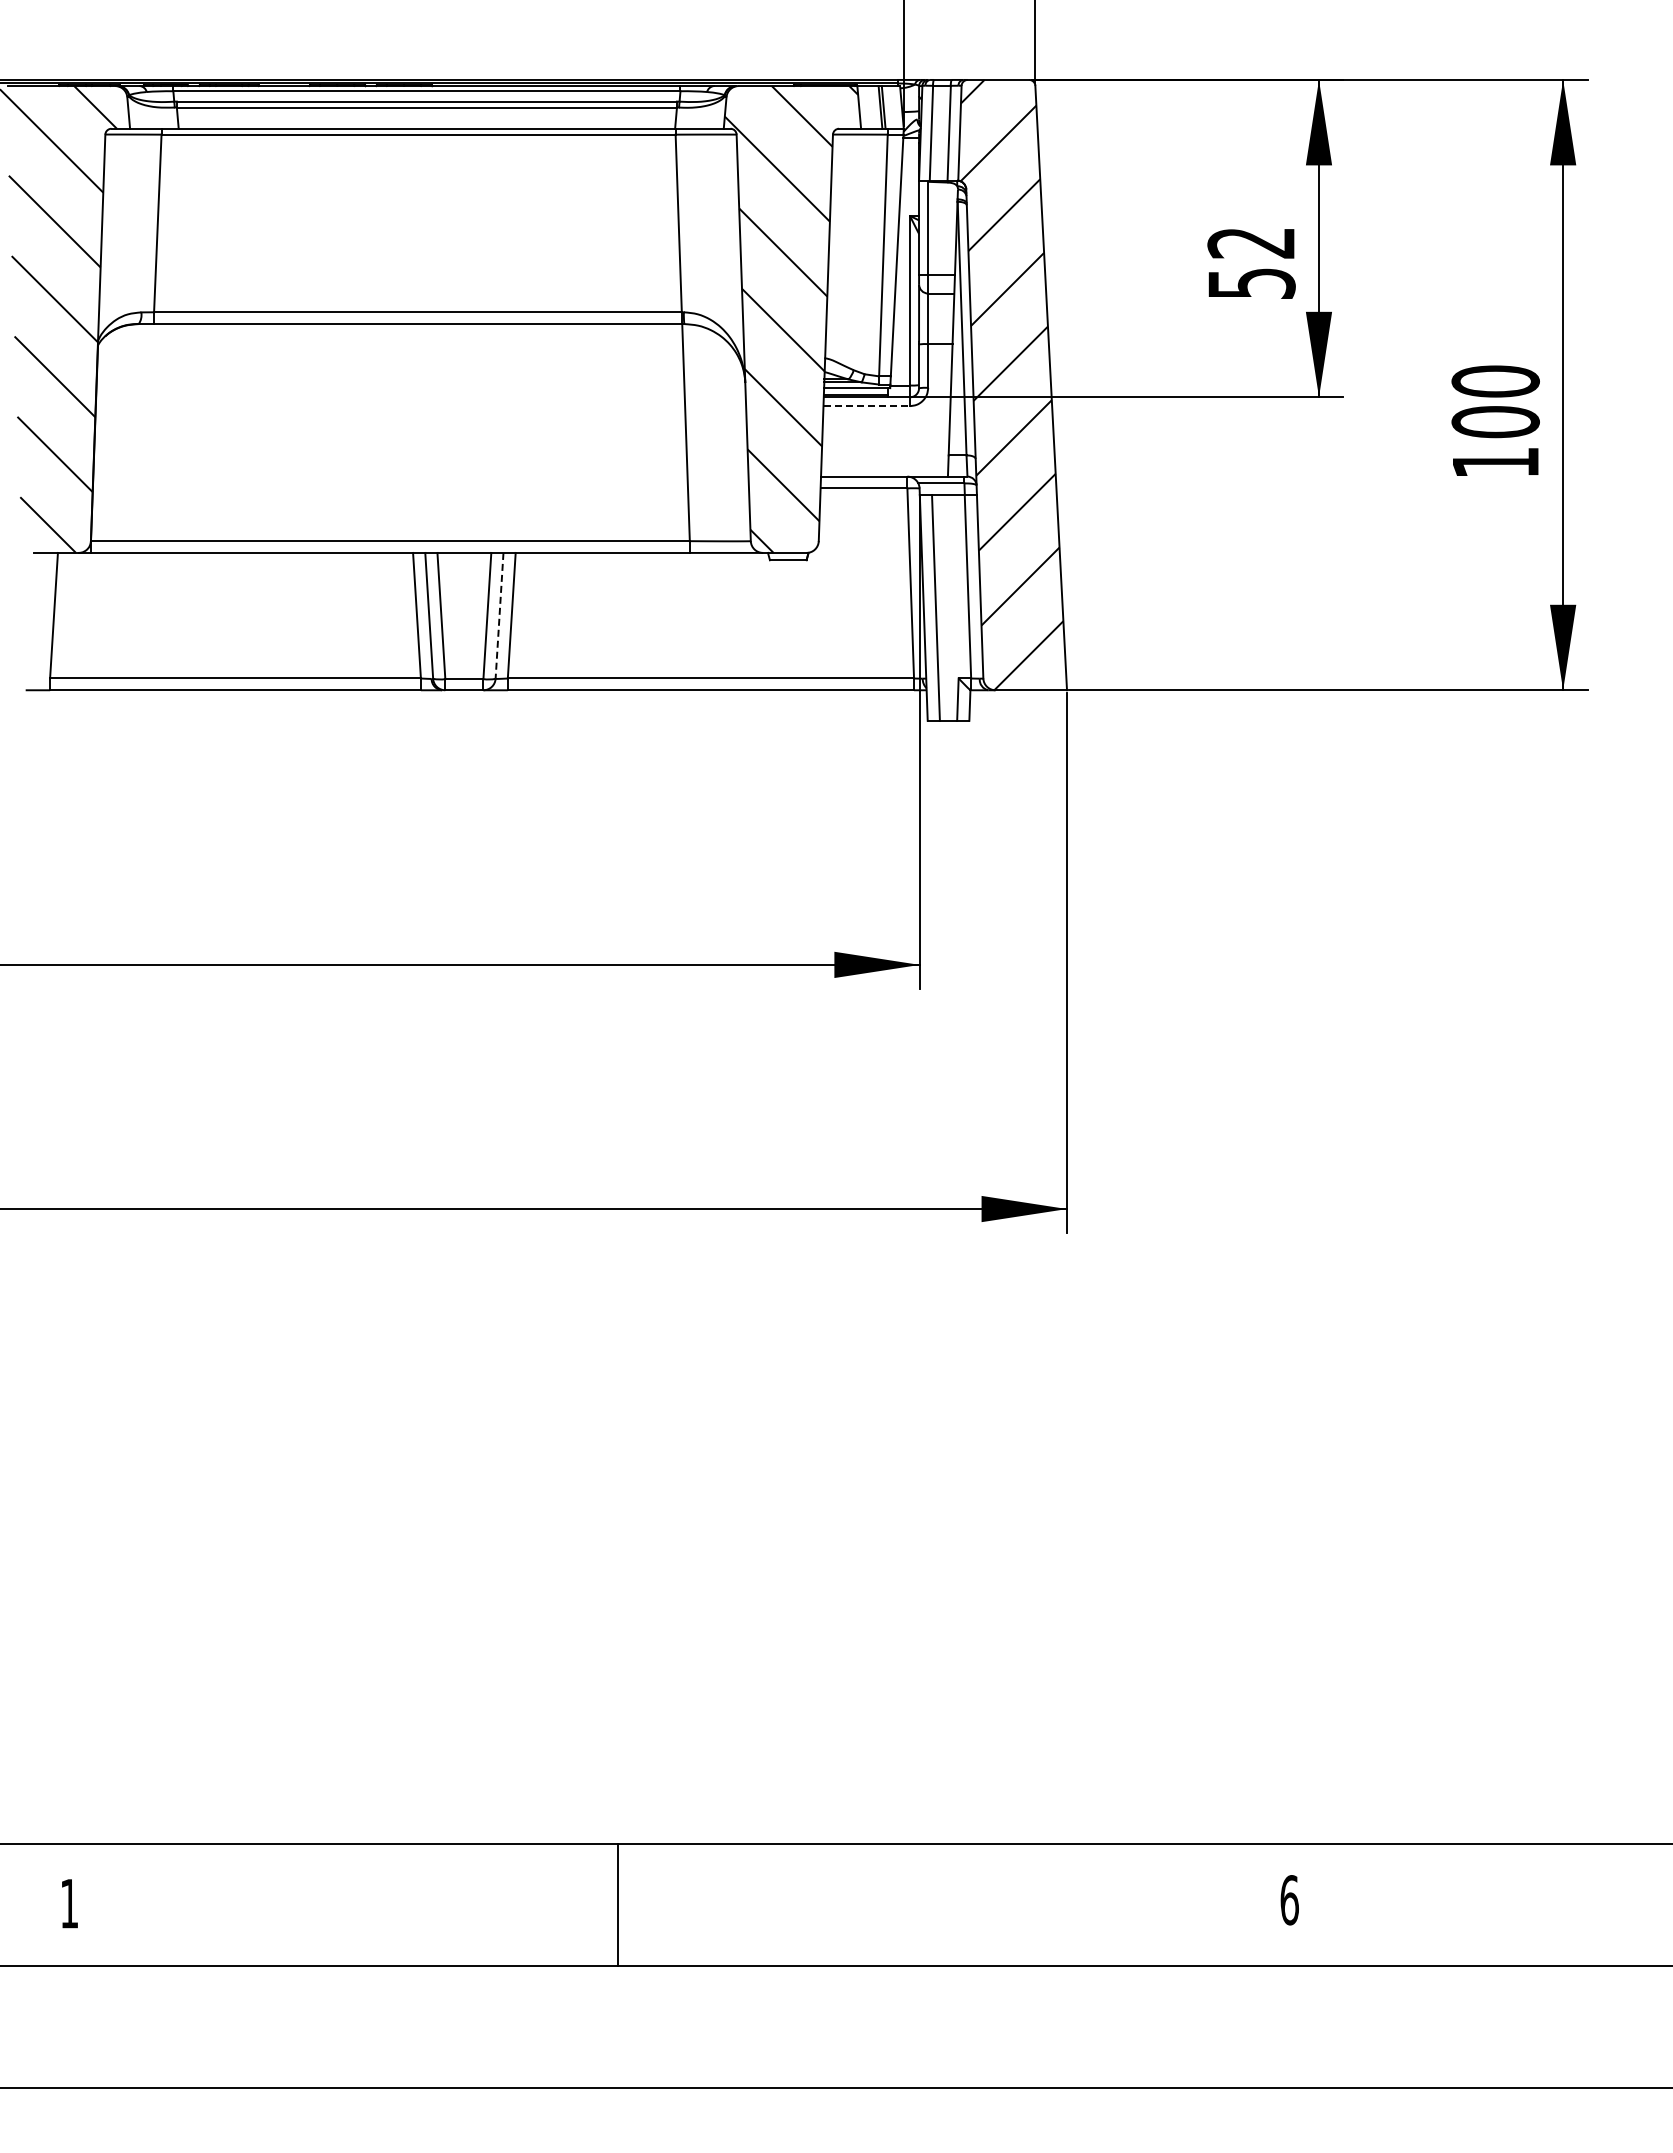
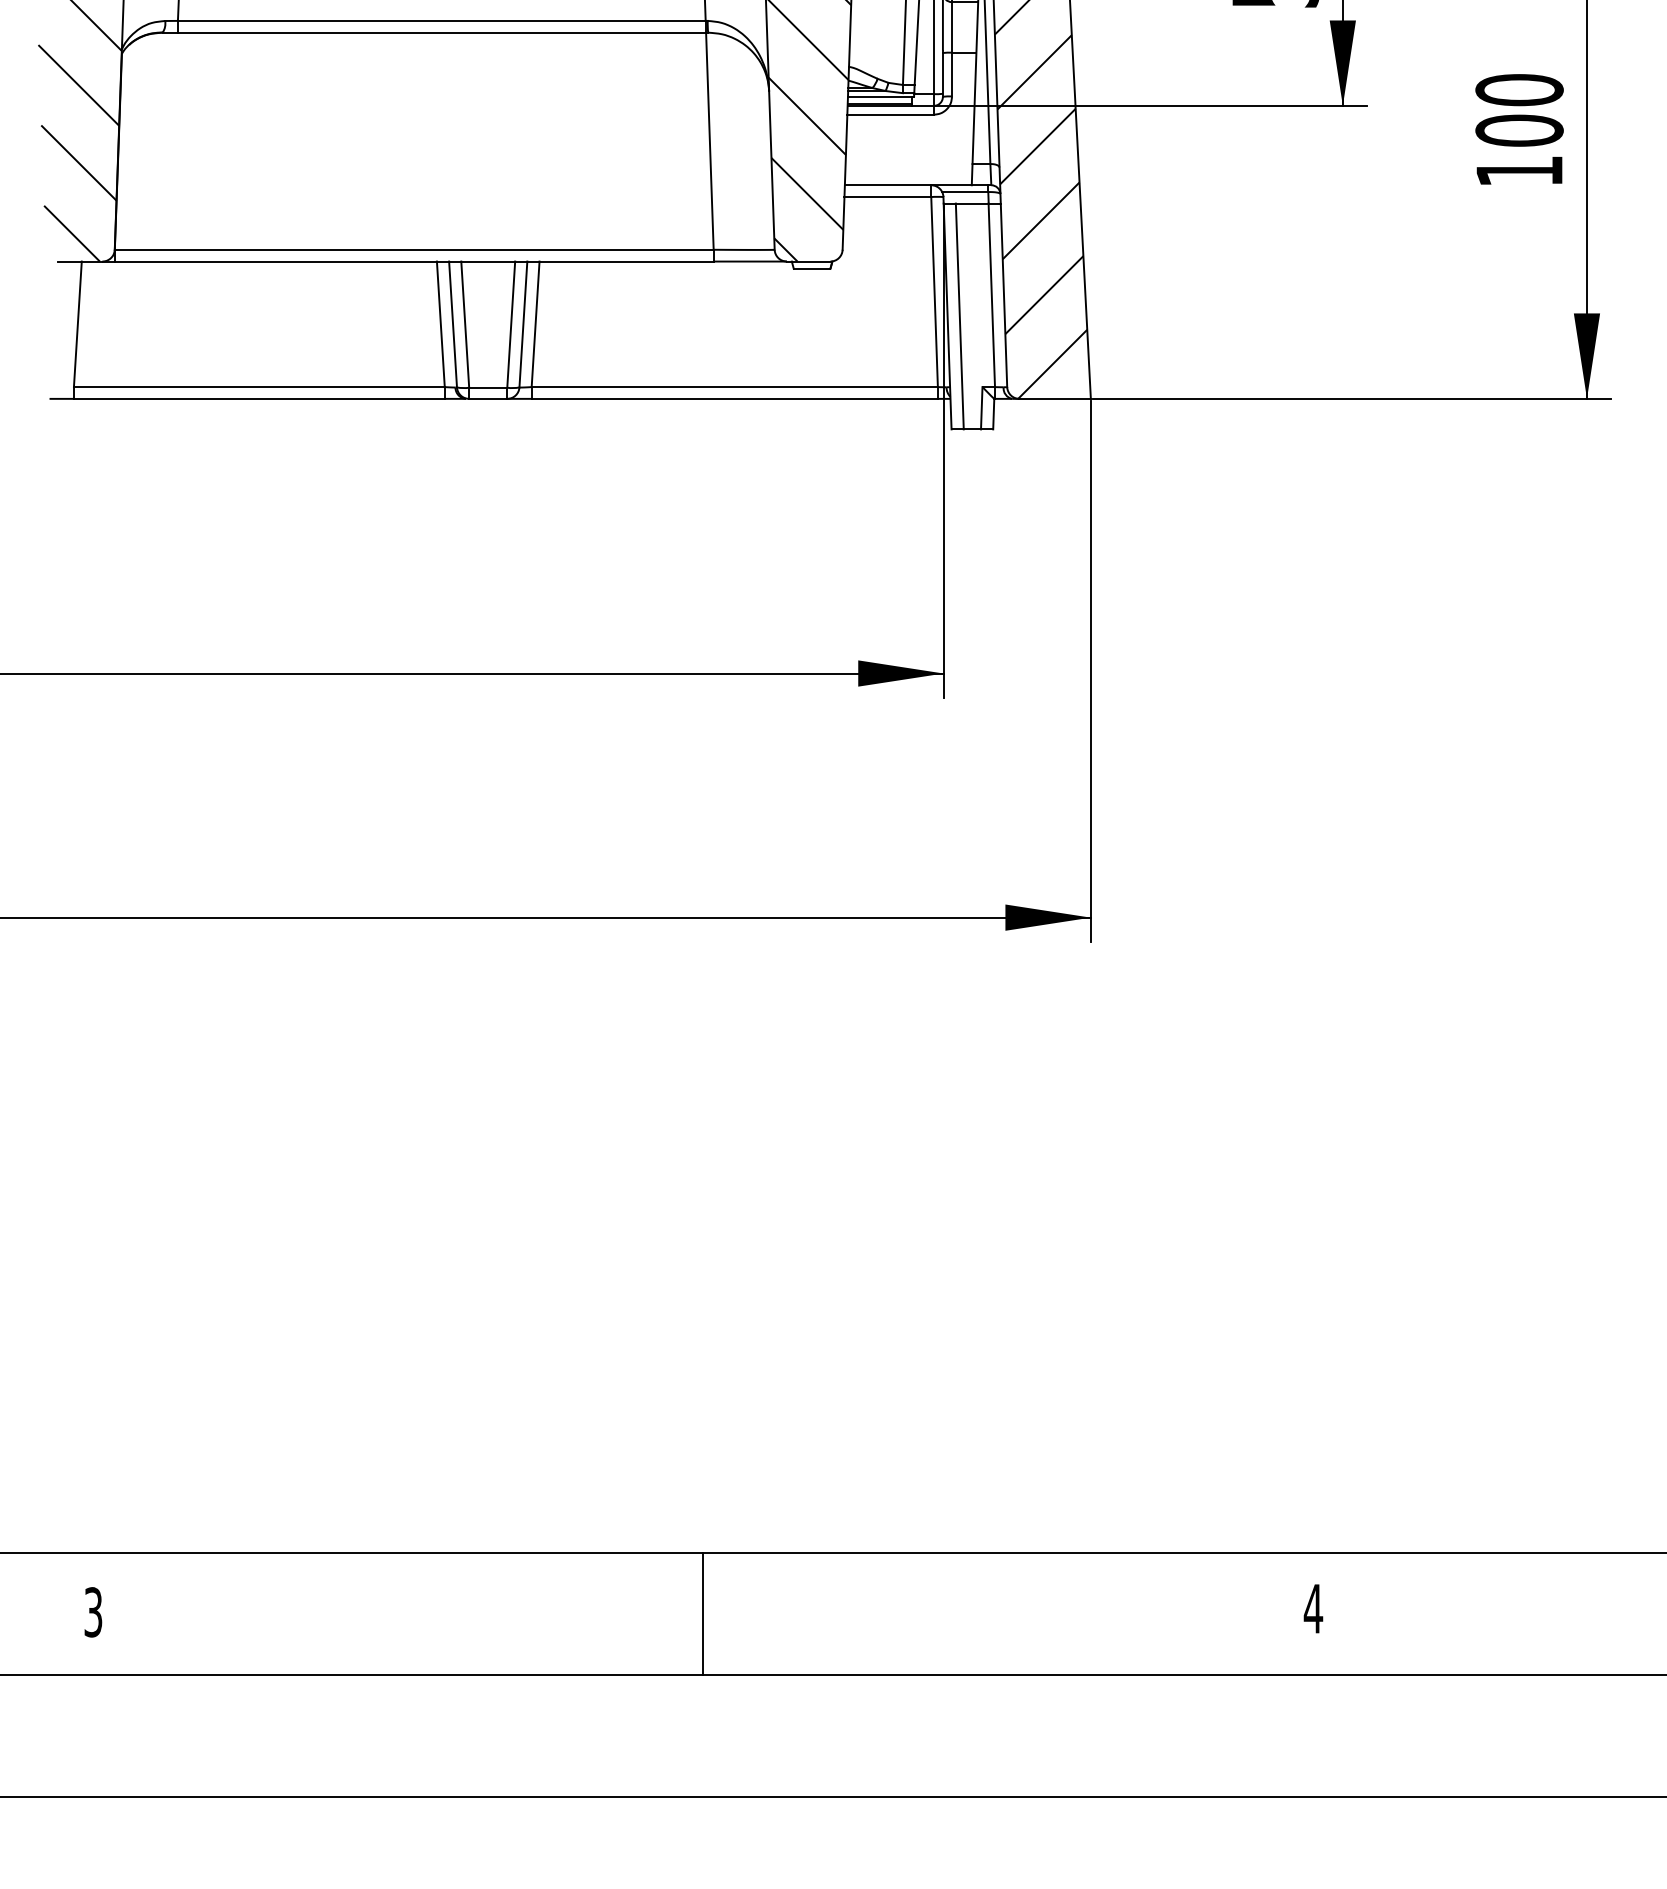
line: (867, 406) -> (891, 115), dashed -> solid
line: (499, 616) -> (523, 325), dashed -> solid
text: (1289, 1900) -> (1313, 1609), 6 -> 4
text: (69, 1903) -> (93, 1612), 1 -> 3
line: (617, 1905) -> (702, 1614), moved

